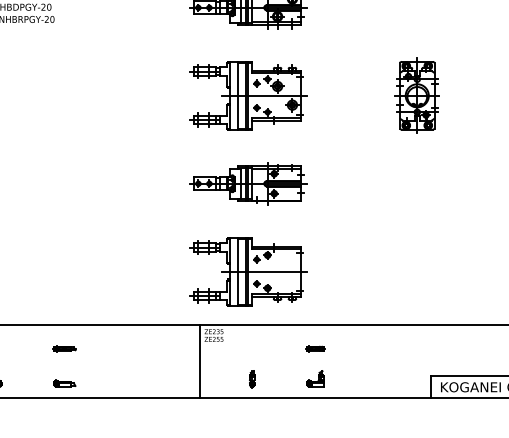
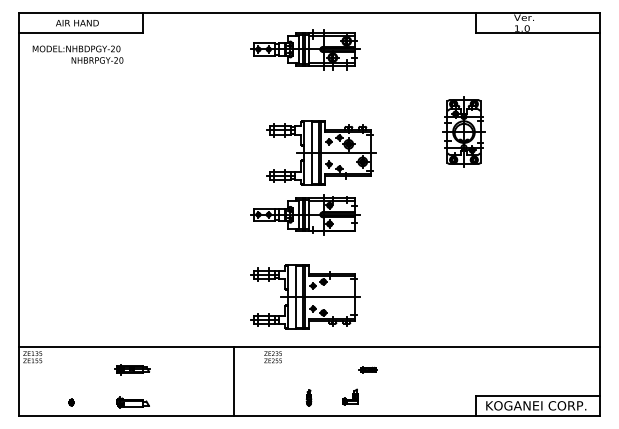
part: (248, 95) -> (321, 152), moved
part: (64, 348) -> (132, 369), size x1.6
line: (200, 361) -> (234, 381), moved
part: (315, 378) -> (350, 396), moved
part: (64, 383) -> (132, 402), size x1.6

